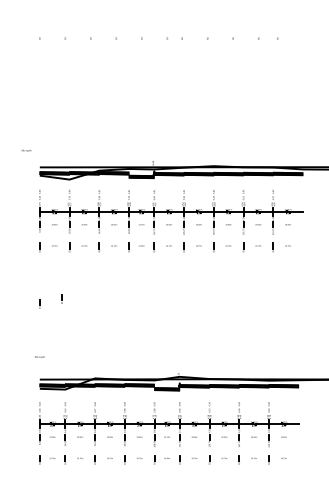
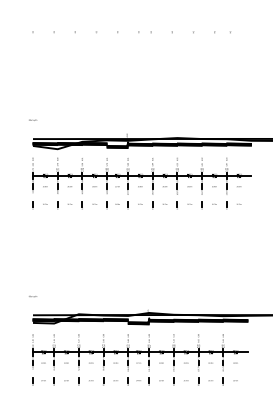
text: (27, 149) -> (33, 119), moved
part: (60, 299) -> (50, 248), removed
part: (39, 303) -> (32, 252), removed

